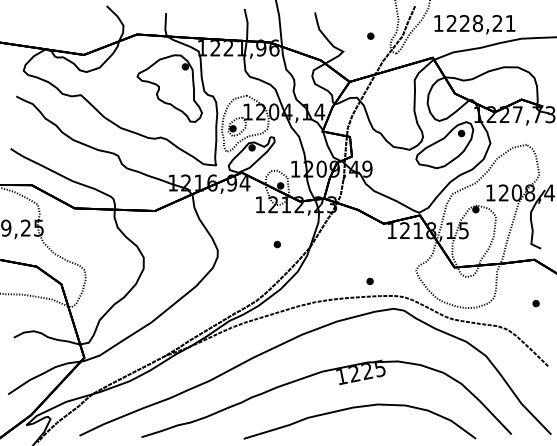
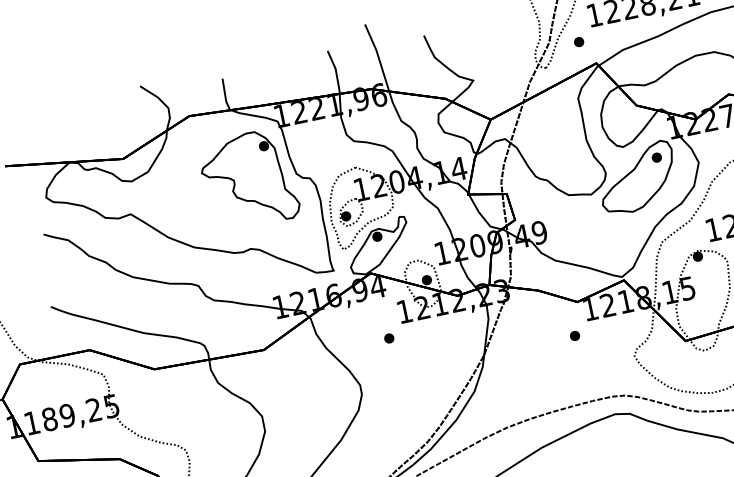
part: (370, 35) -> (578, 41), moved
part: (276, 244) -> (388, 338), moved
part: (369, 281) -> (574, 336), moved

